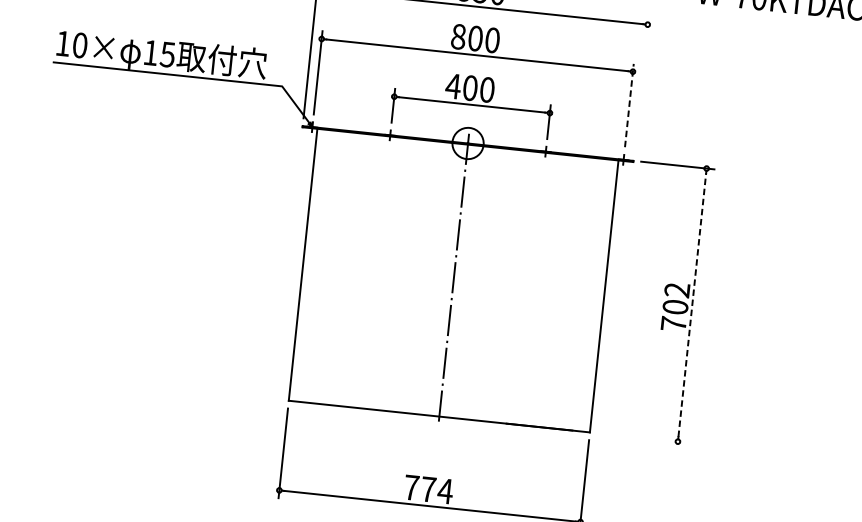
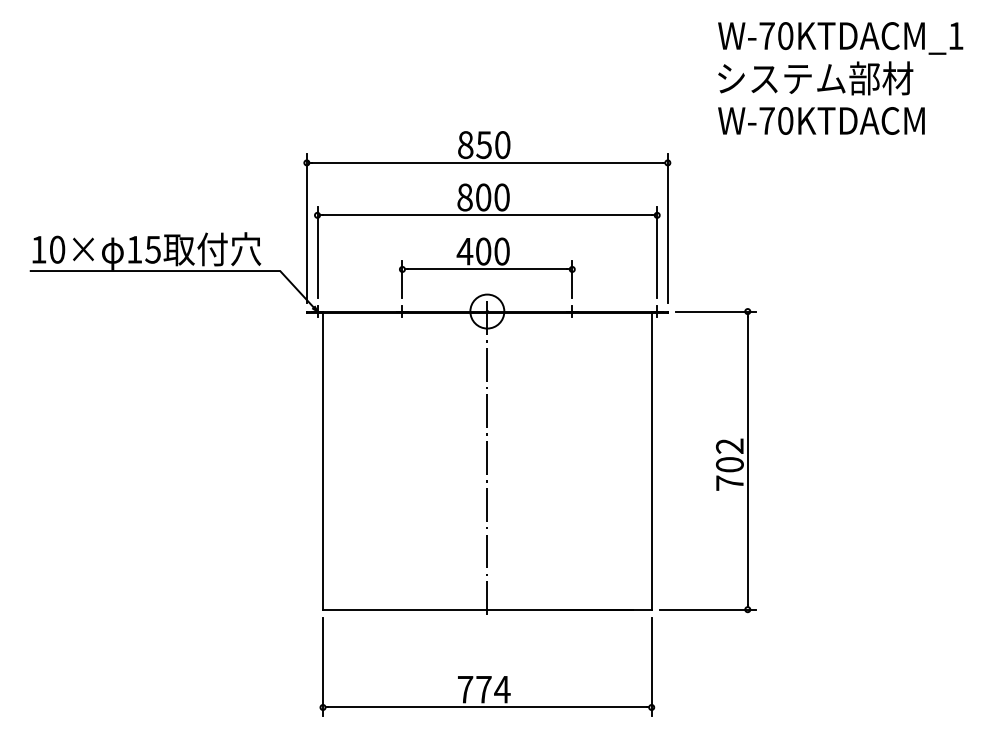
line: (641, 84) -> (667, 228), added
line: (629, 104) -> (657, 251), dashed -> solid
line: (692, 304) -> (747, 460), dashed -> solid
line: (641, 437) -> (708, 609), added

